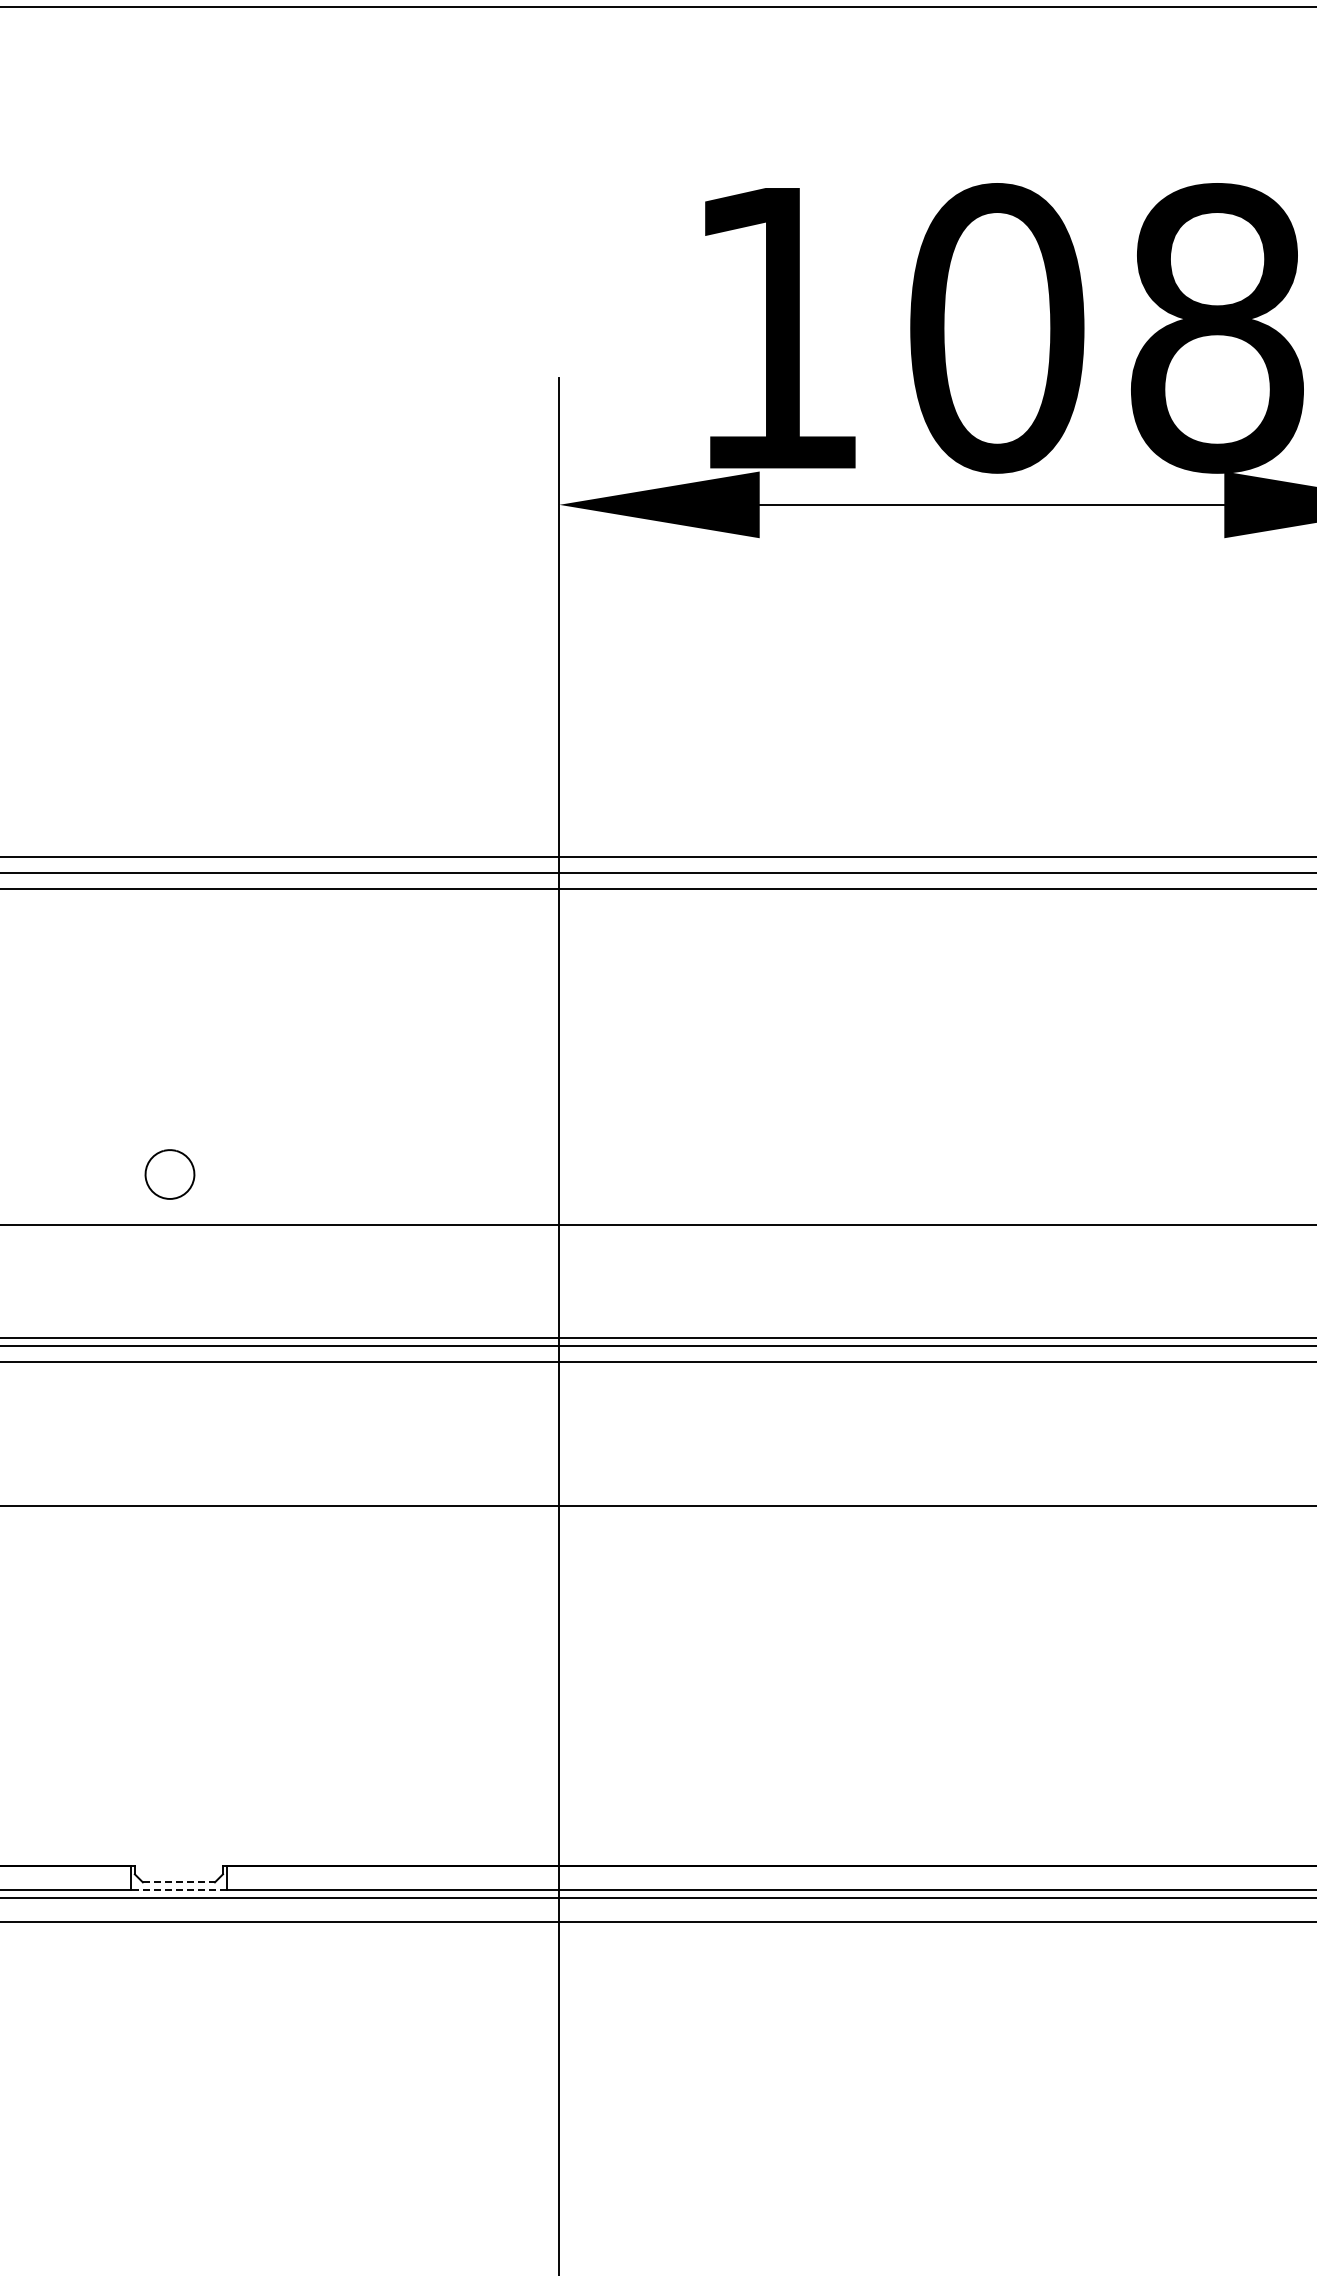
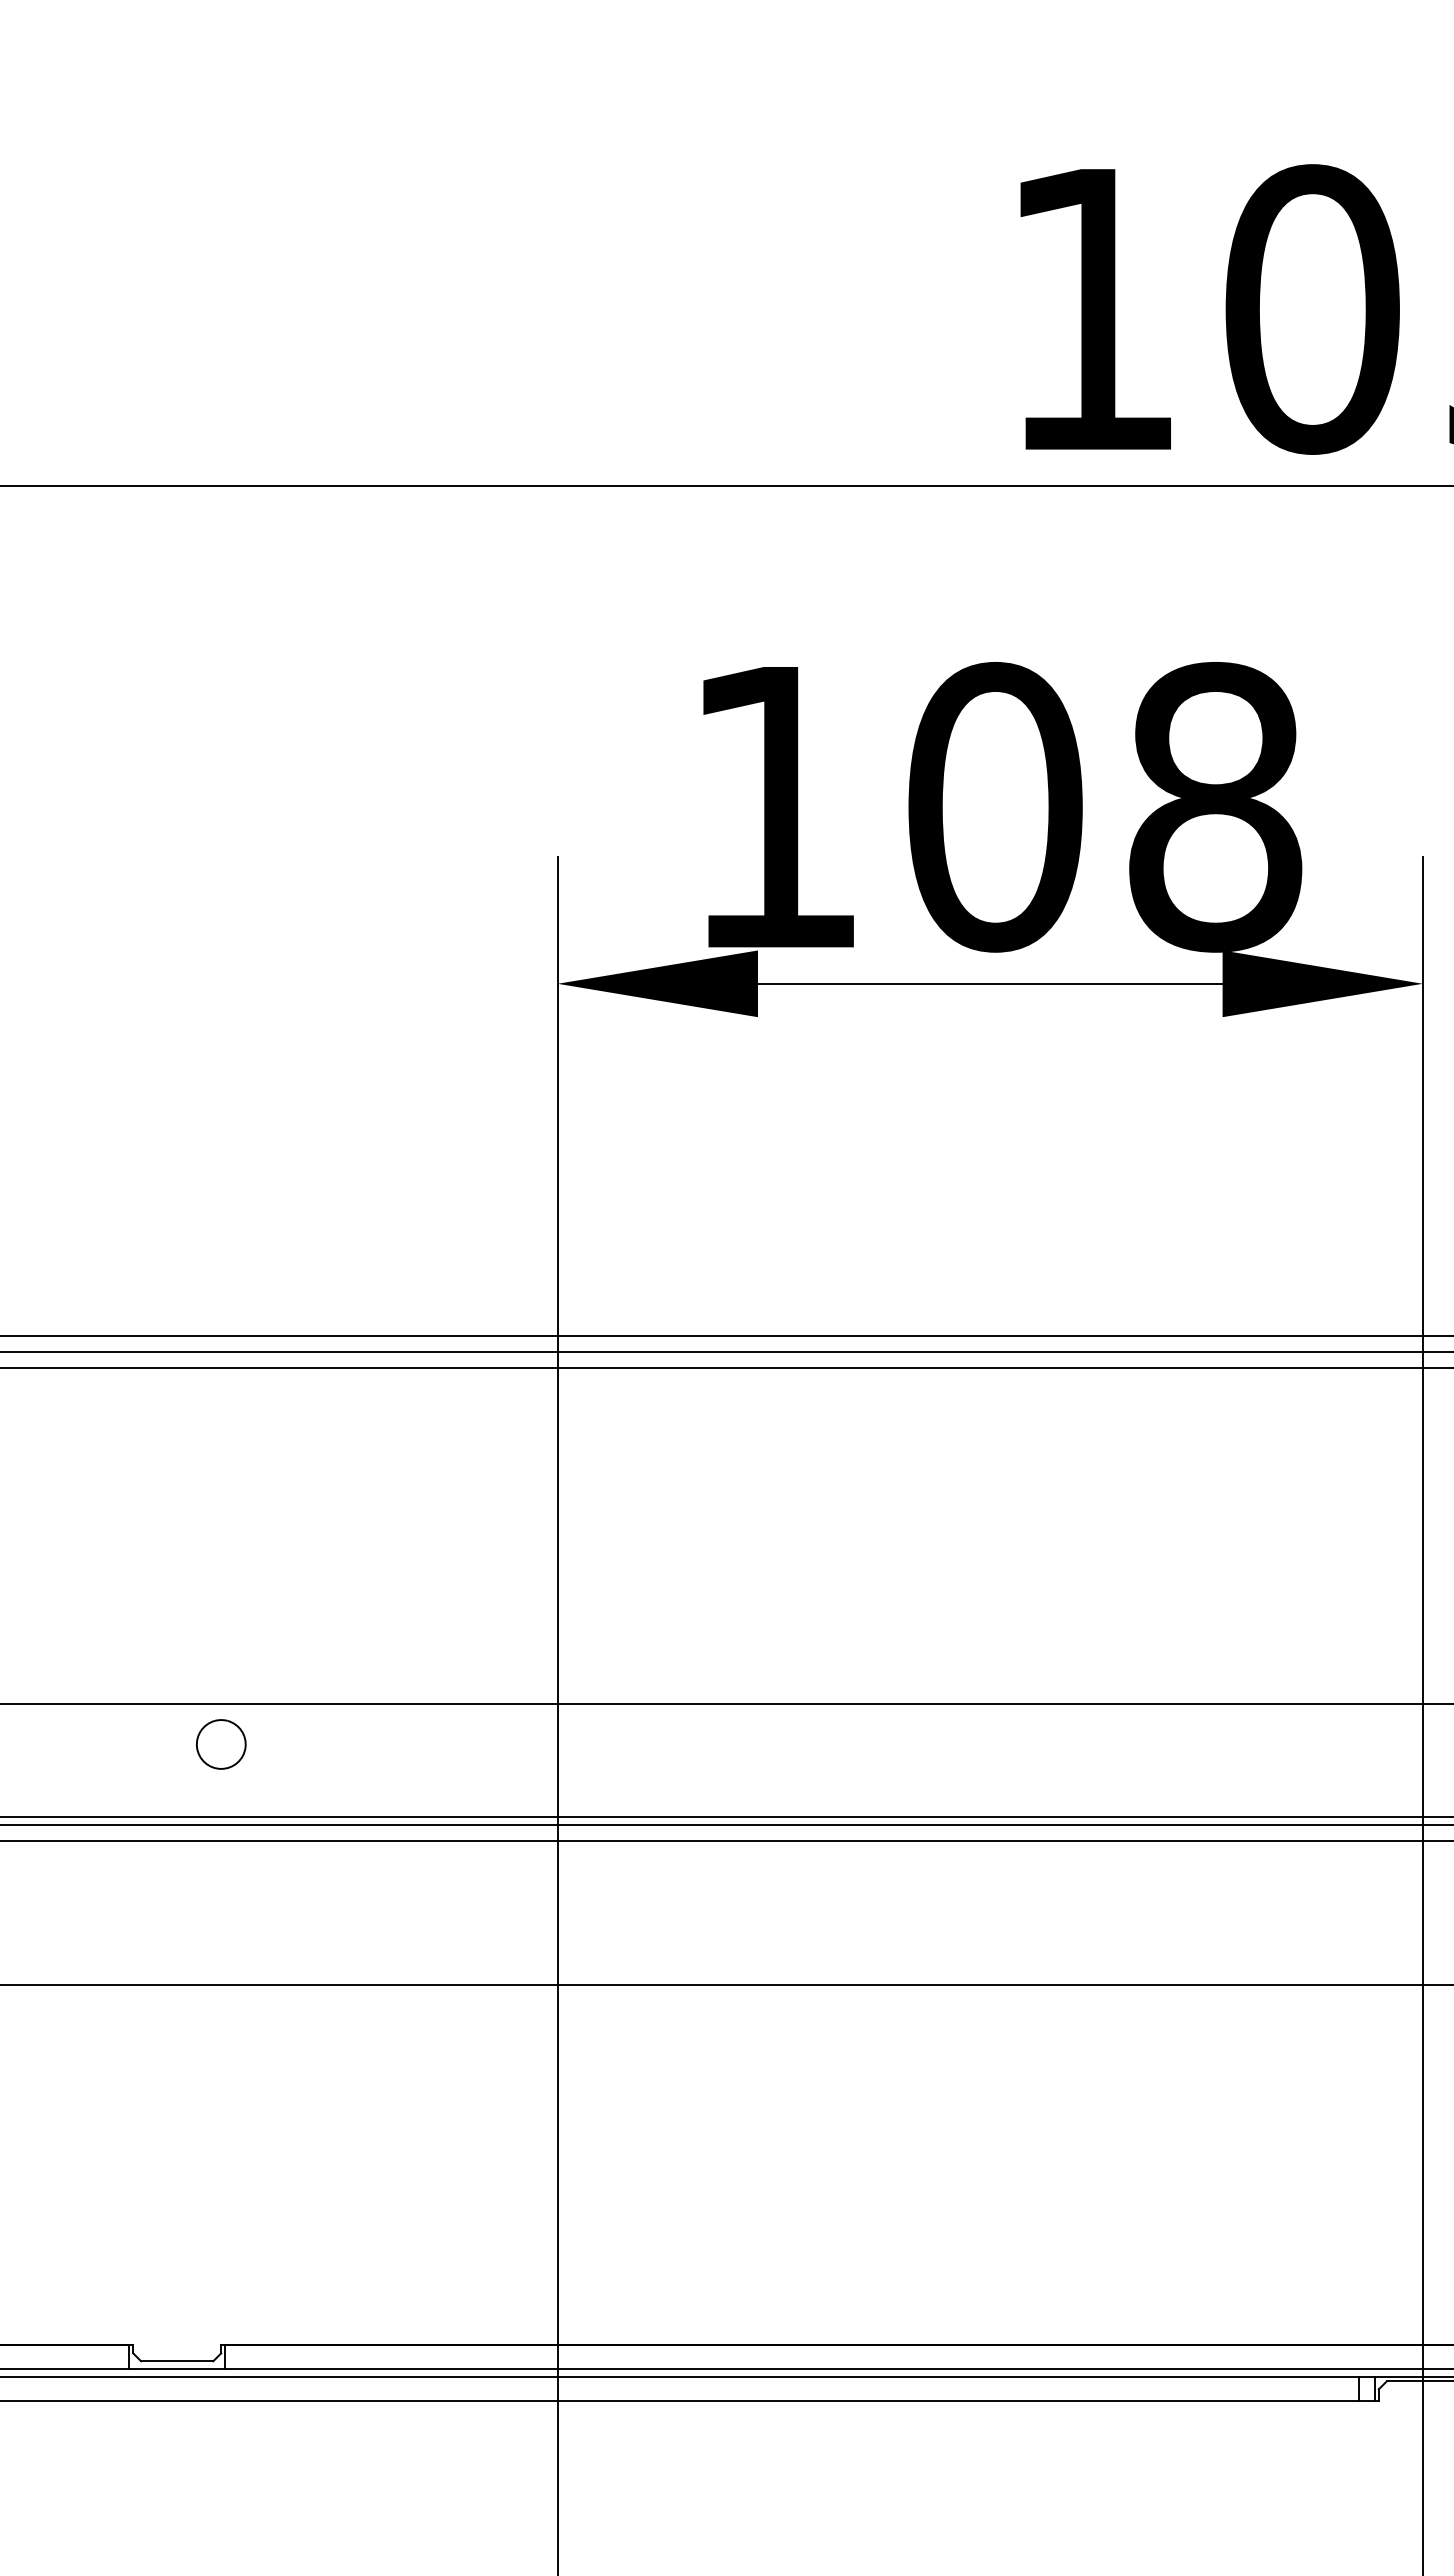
part: (170, 1174) -> (221, 1744), moved
line: (179, 1882) -> (177, 2361), dashed -> solid
line: (178, 1890) -> (176, 2369), dashed -> solid

